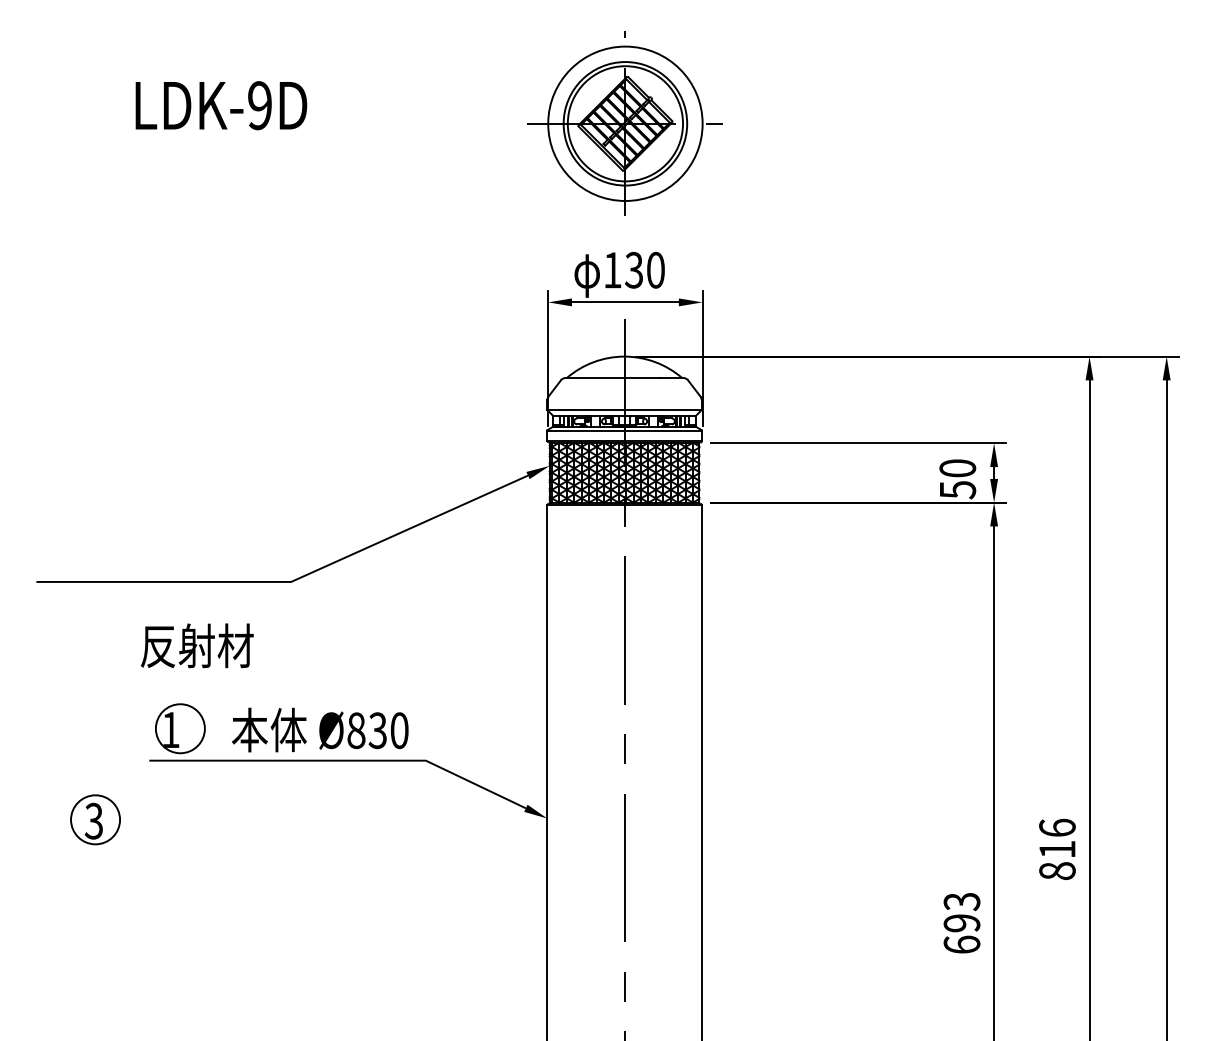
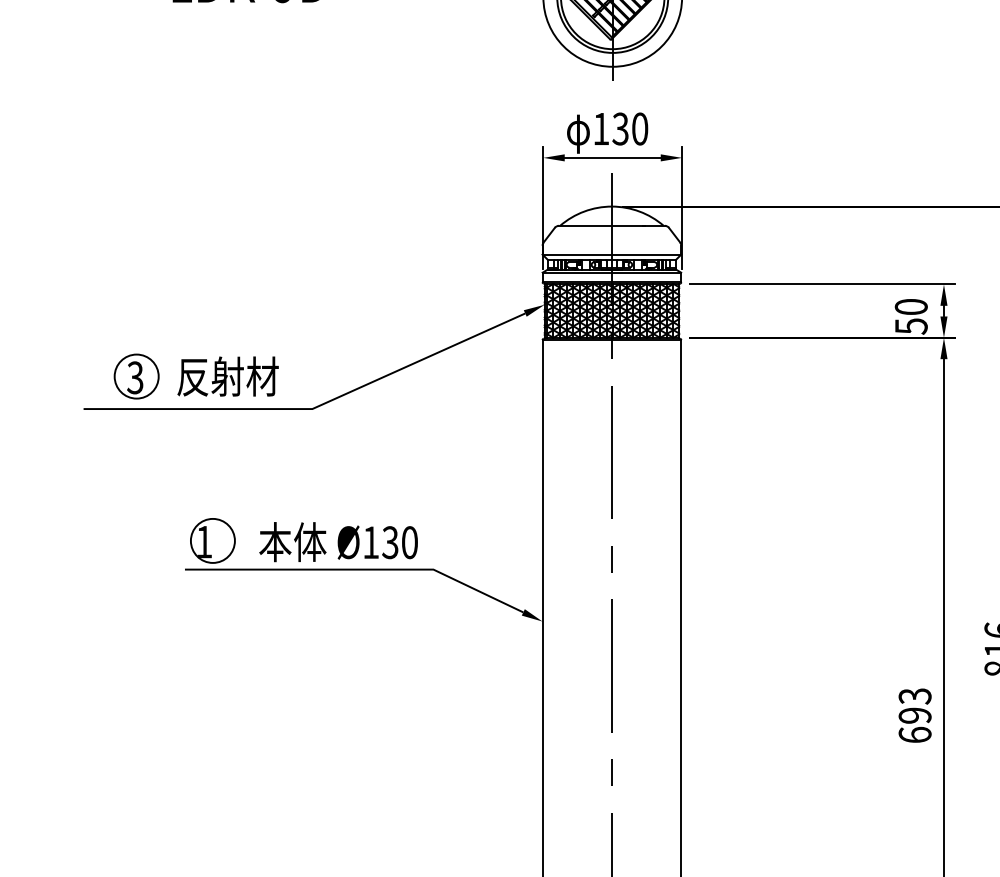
text: (197, 645) -> (228, 376), moved
text: (356, 730) -> (371, 542), Ø830 -> Ø130
part: (95, 819) -> (136, 376), moved

